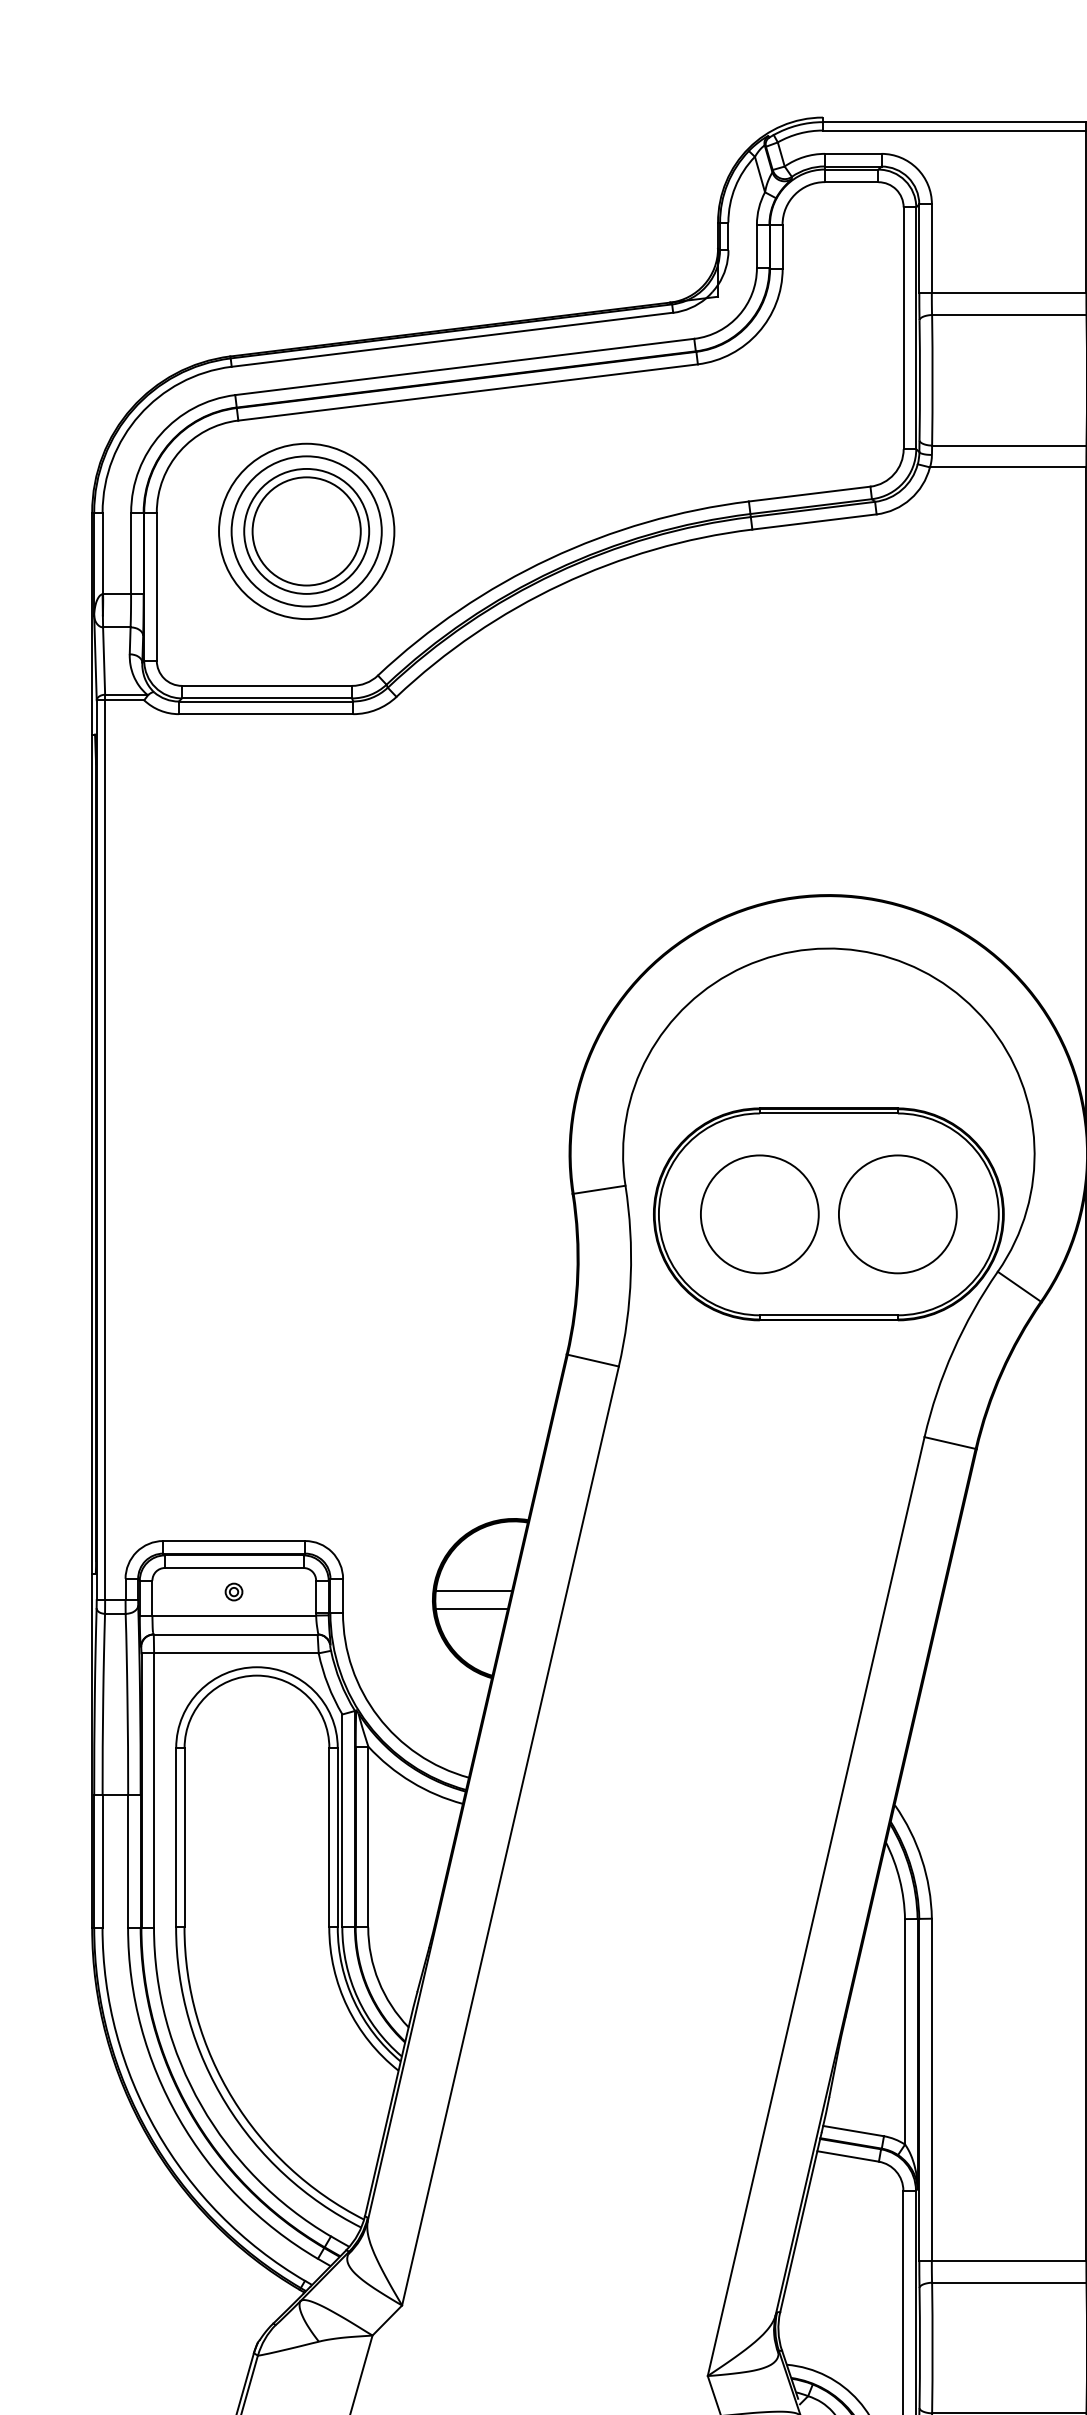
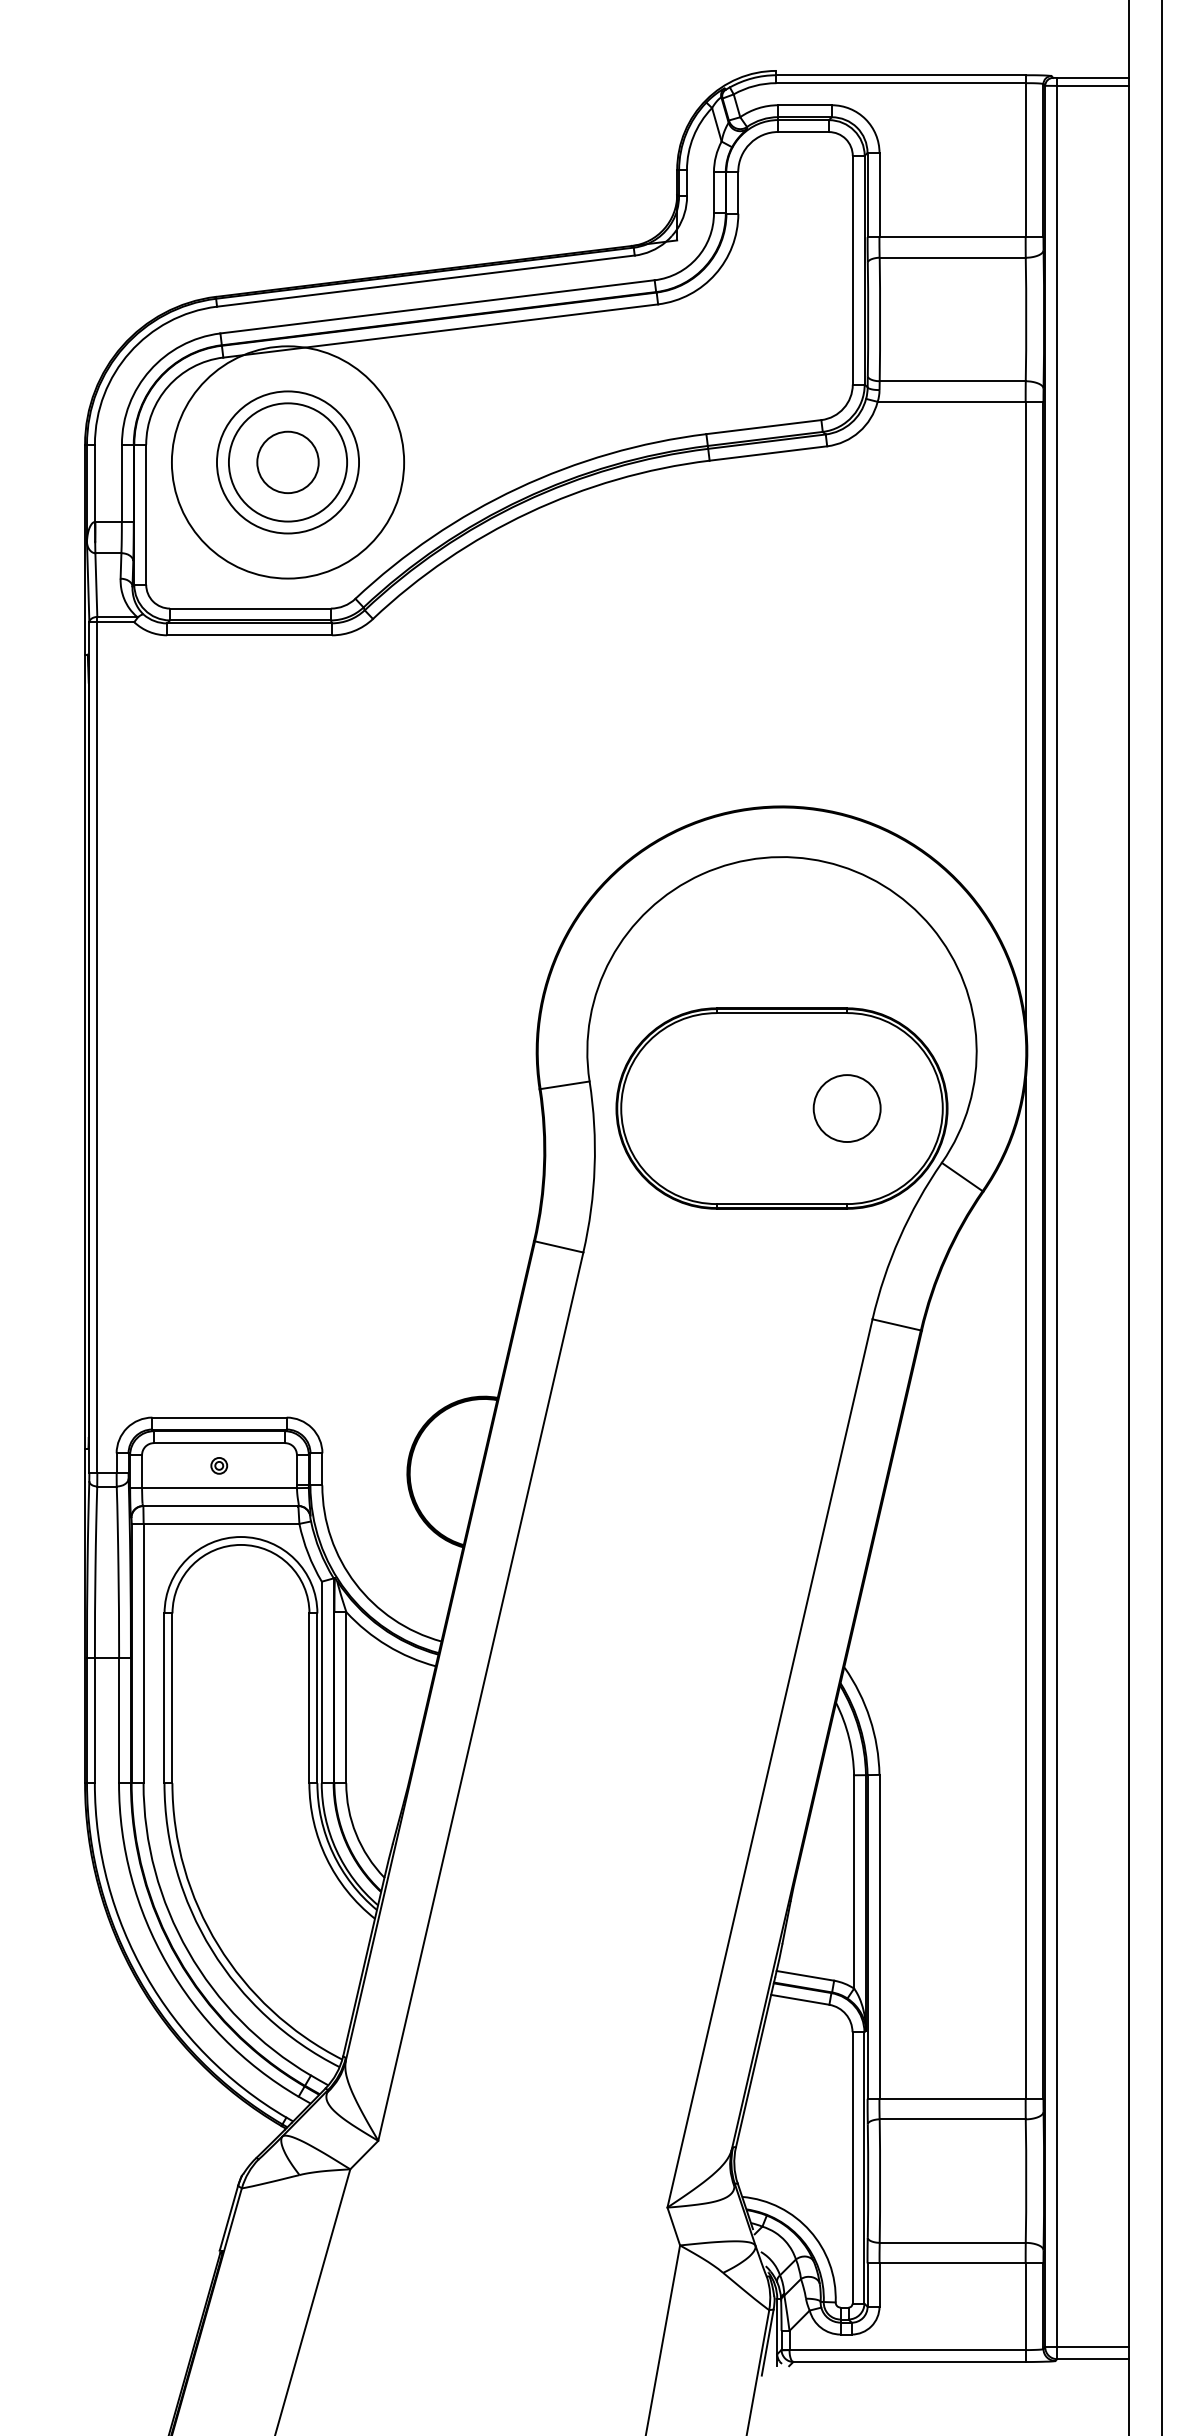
circle: (306, 531) -> (287, 462), size x0.6
circle: (306, 531) -> (287, 462), size x1.4
circle: (759, 1214) -> (716, 1108), removed
circle: (897, 1214) -> (846, 1108), size x0.6
line: (474, 1591) -> (446, 1465), removed
line: (472, 1609) -> (444, 1482), removed

